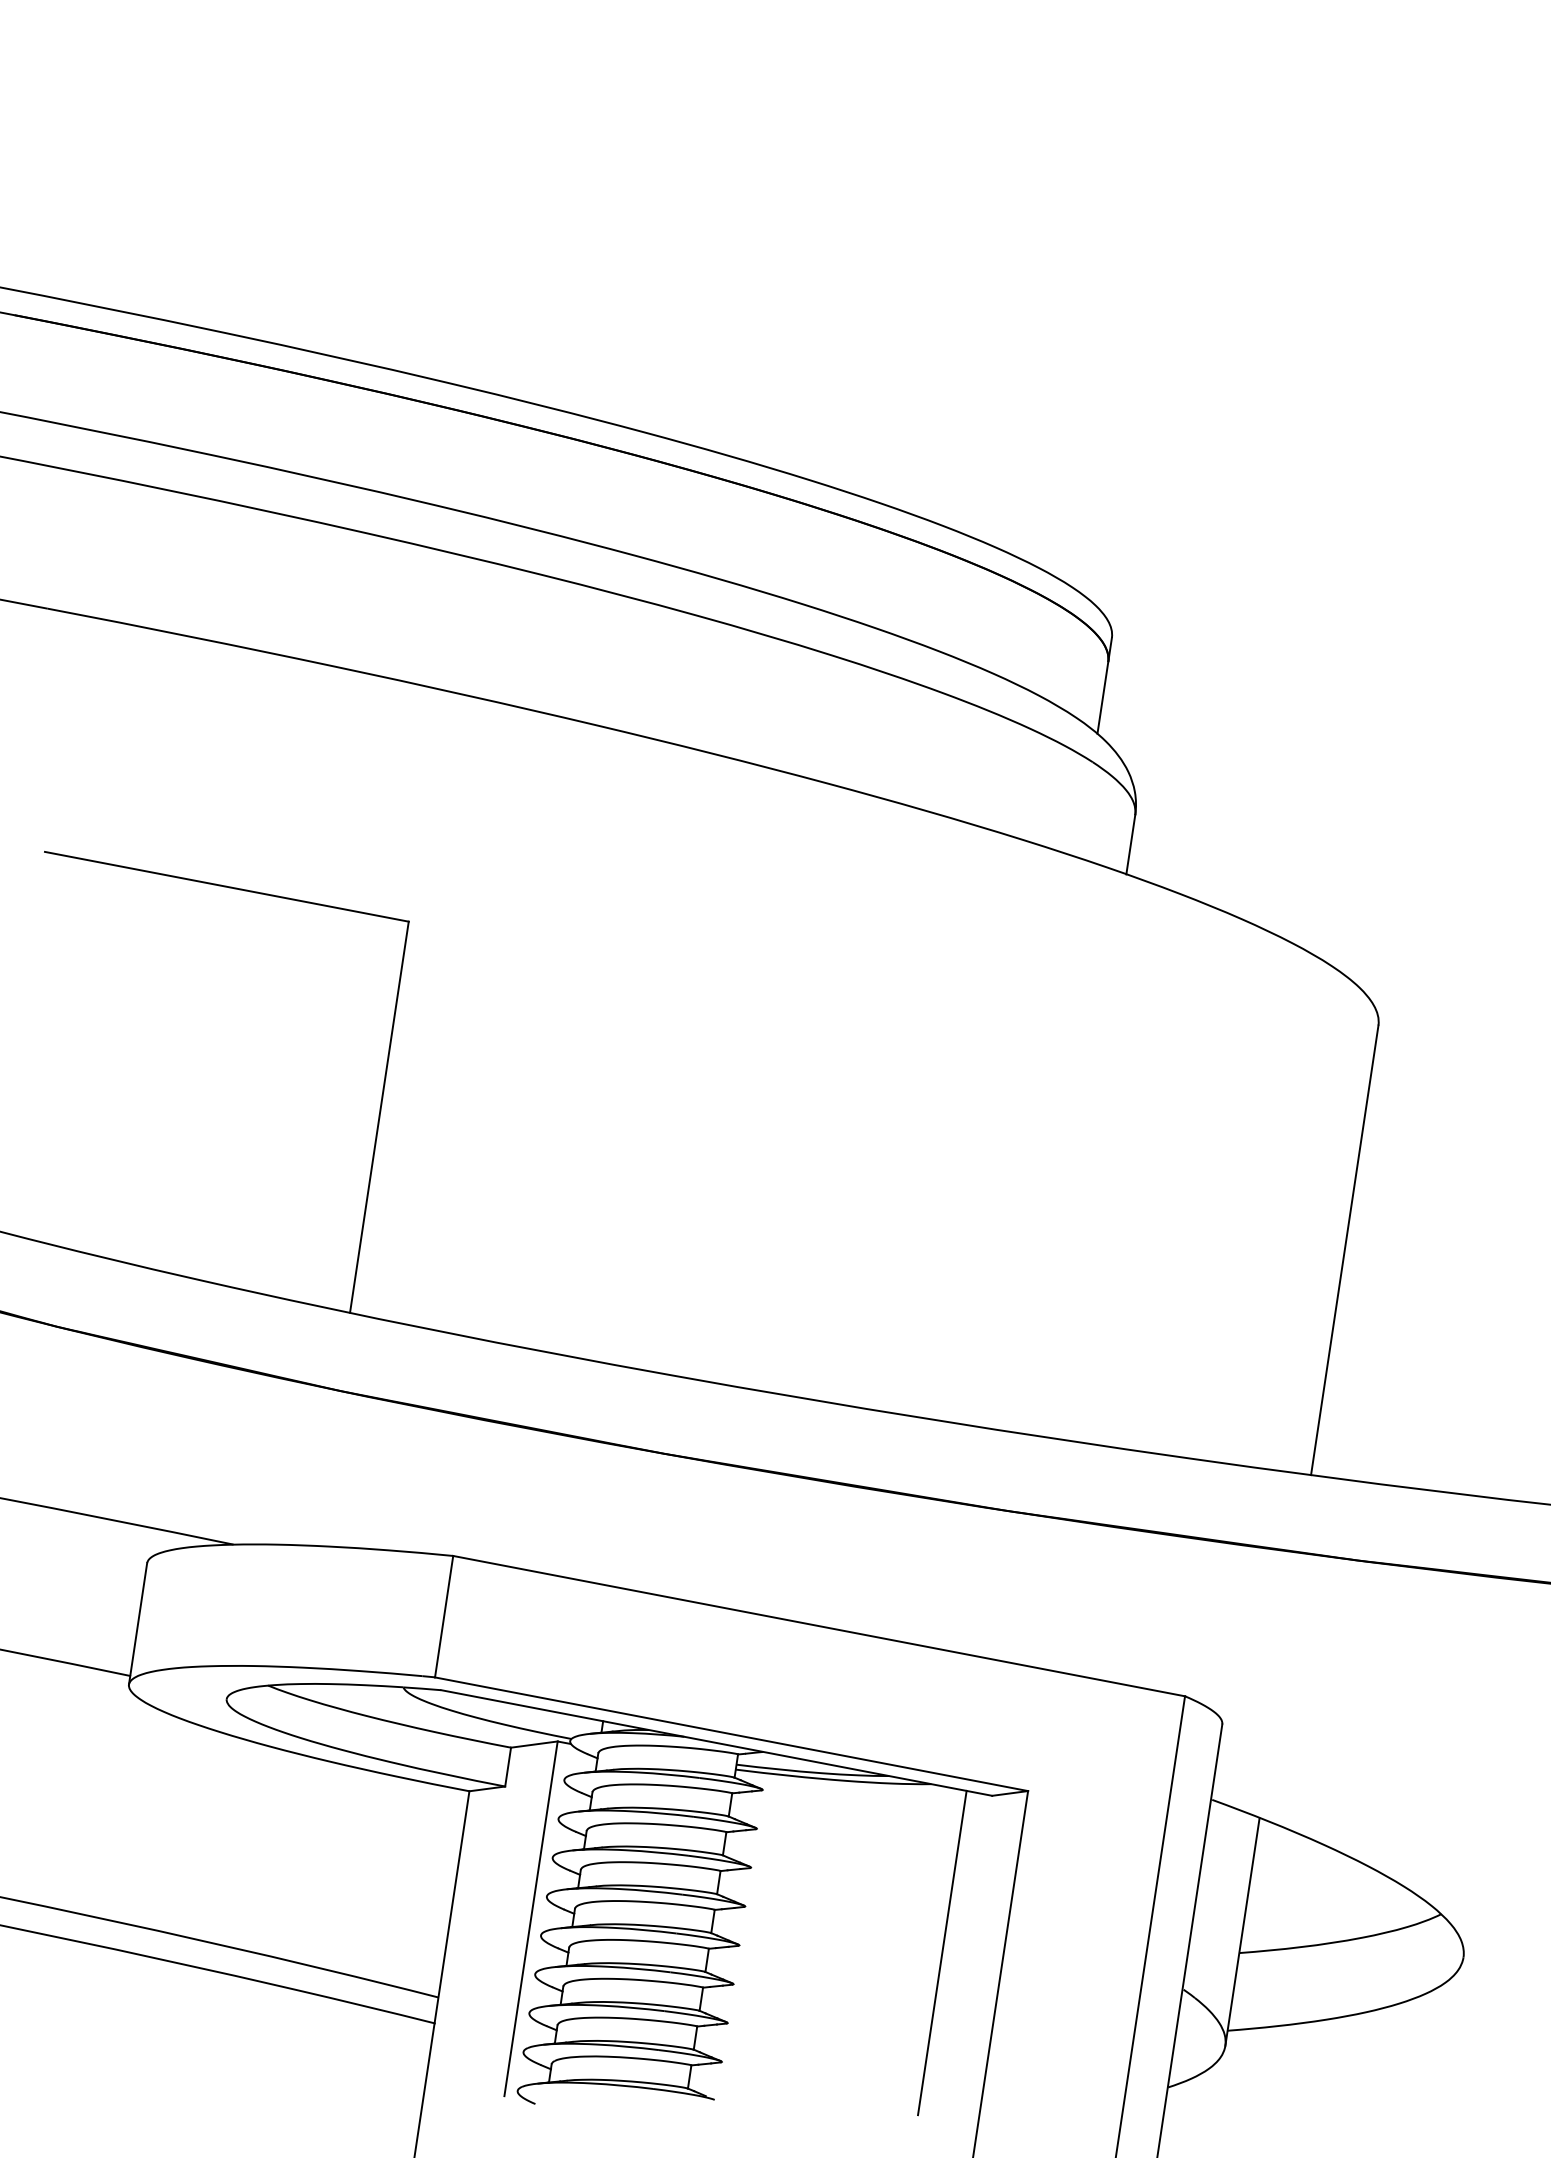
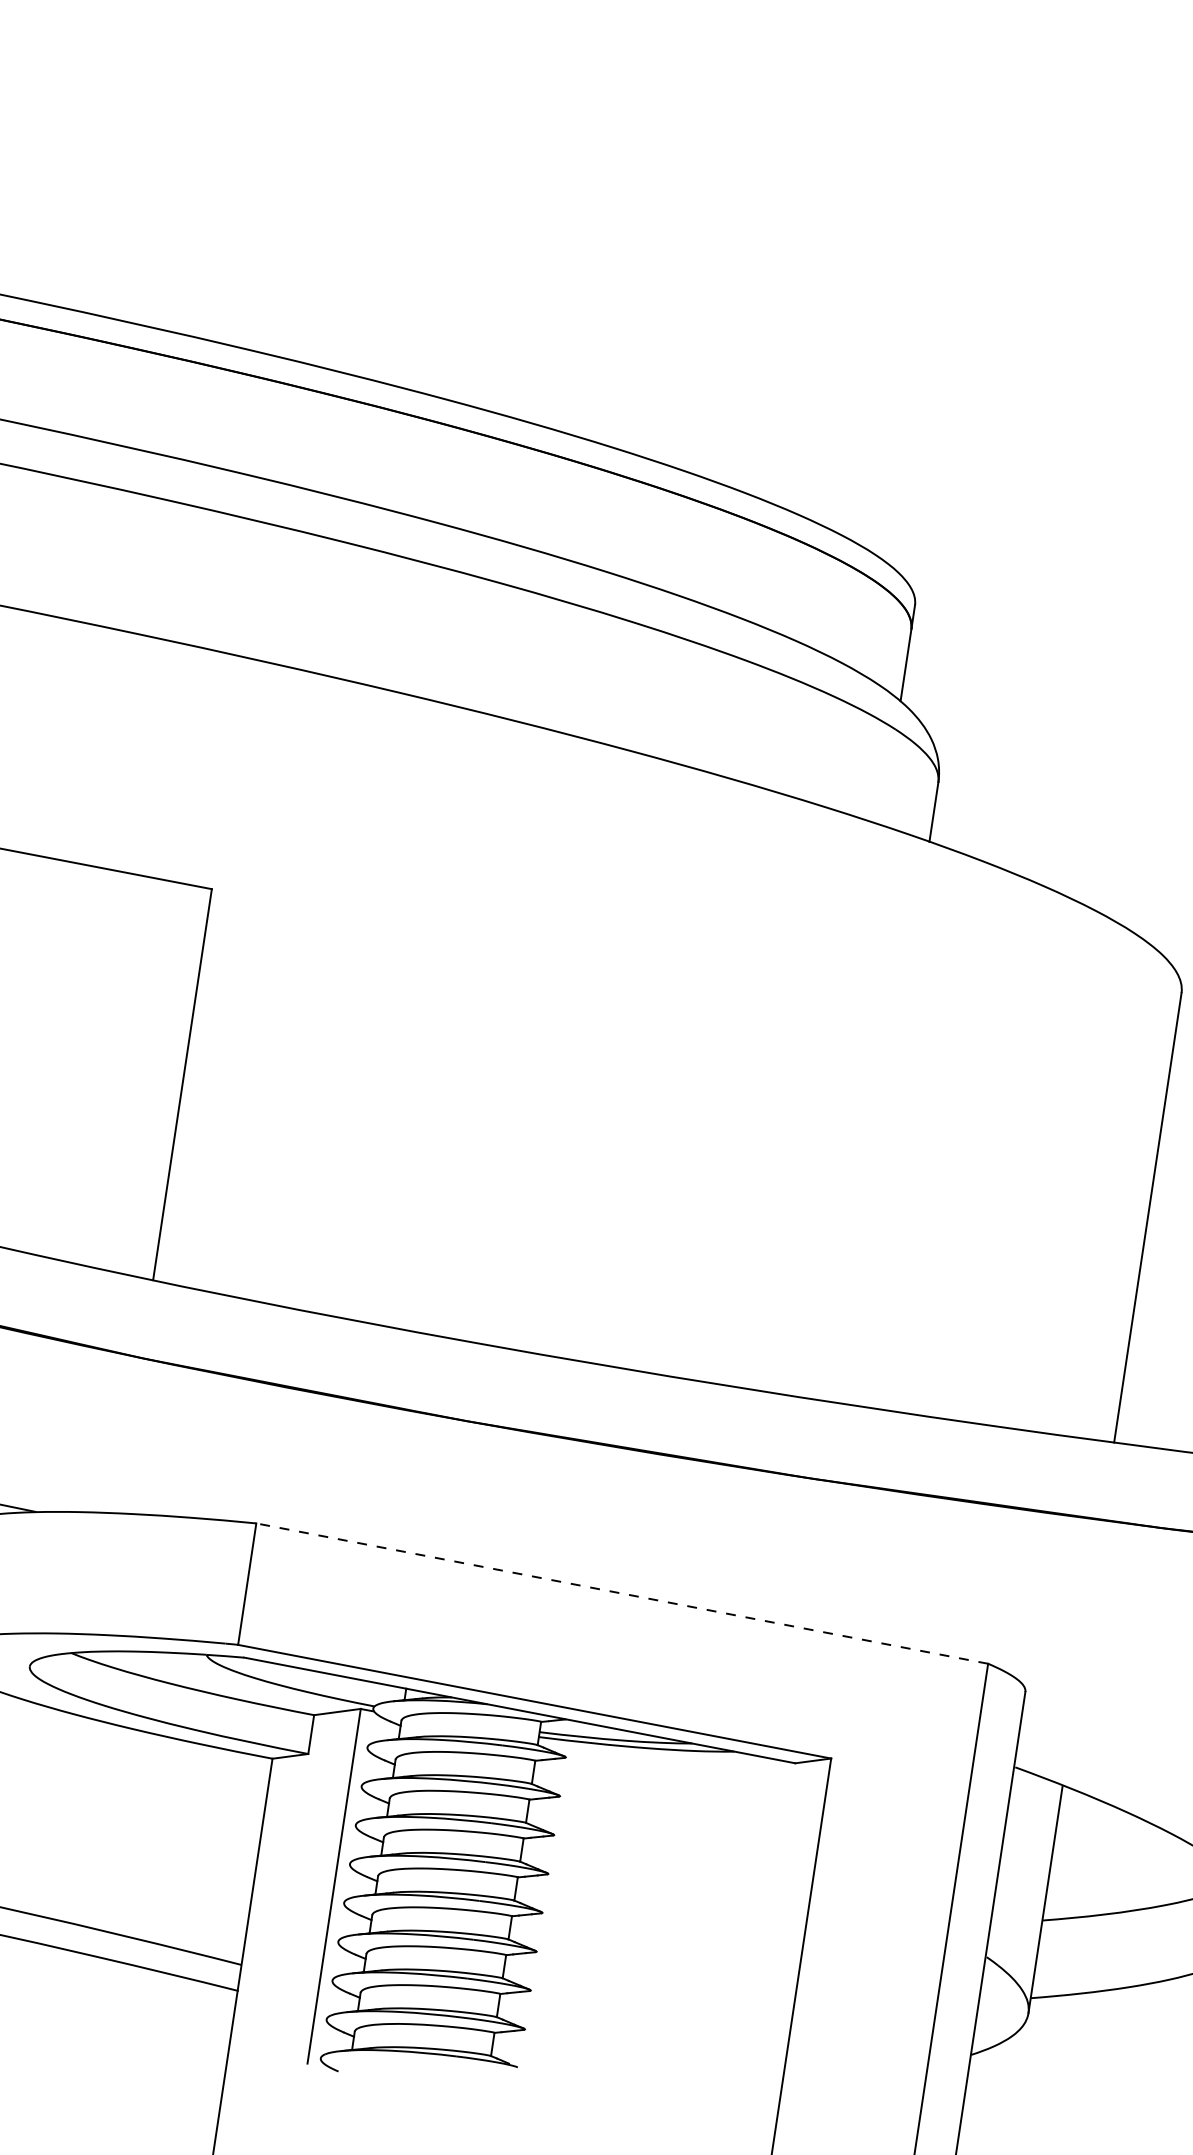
line: (819, 1626) -> (622, 1593), solid -> dashed
line: (942, 1952) -> (745, 1919), removed

